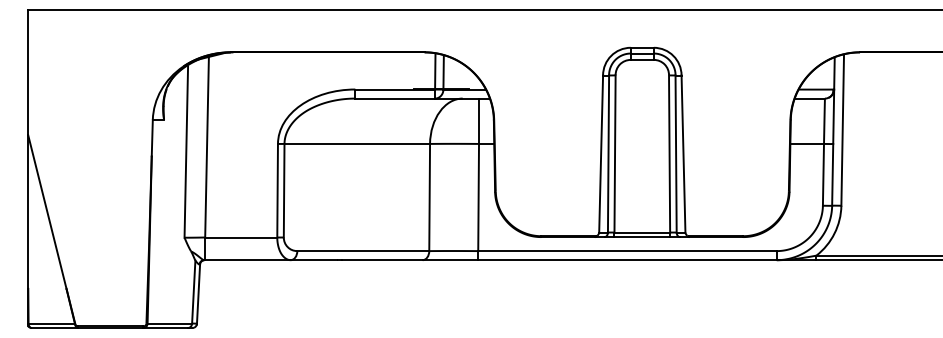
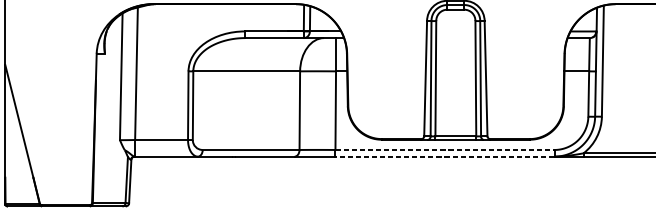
line: (628, 251) -> (445, 150), solid -> dashed
line: (627, 260) -> (444, 156), solid -> dashed

